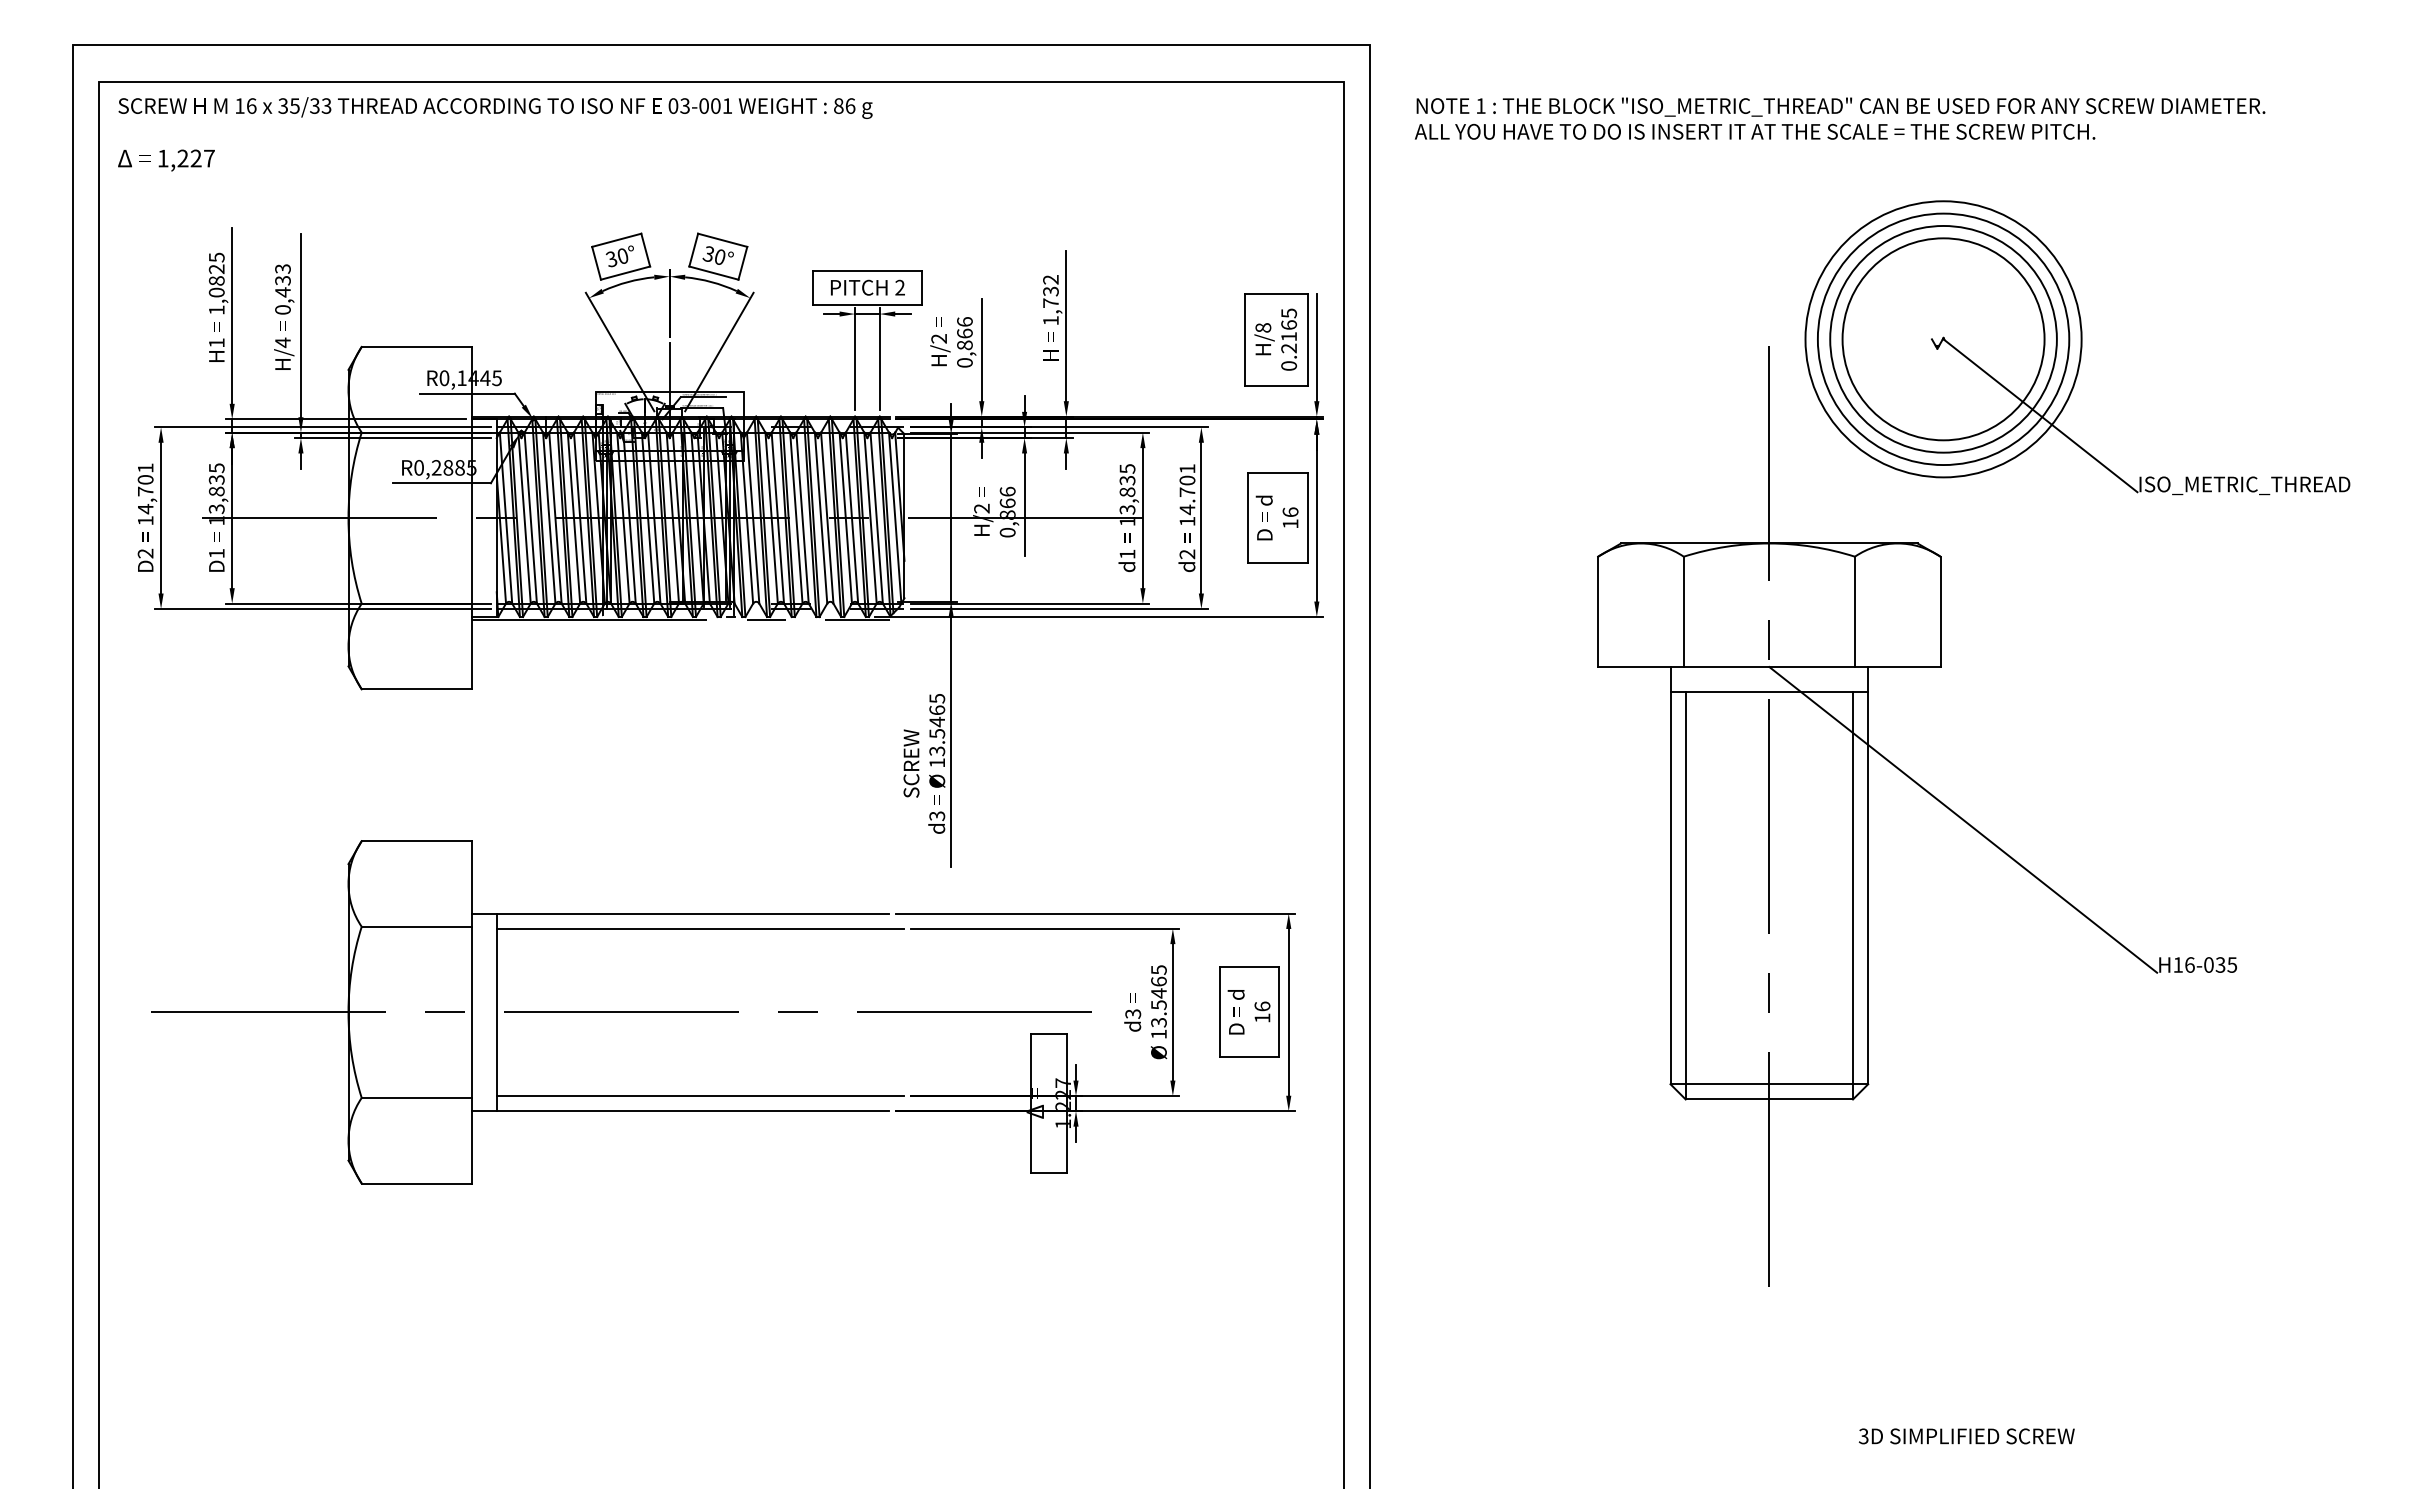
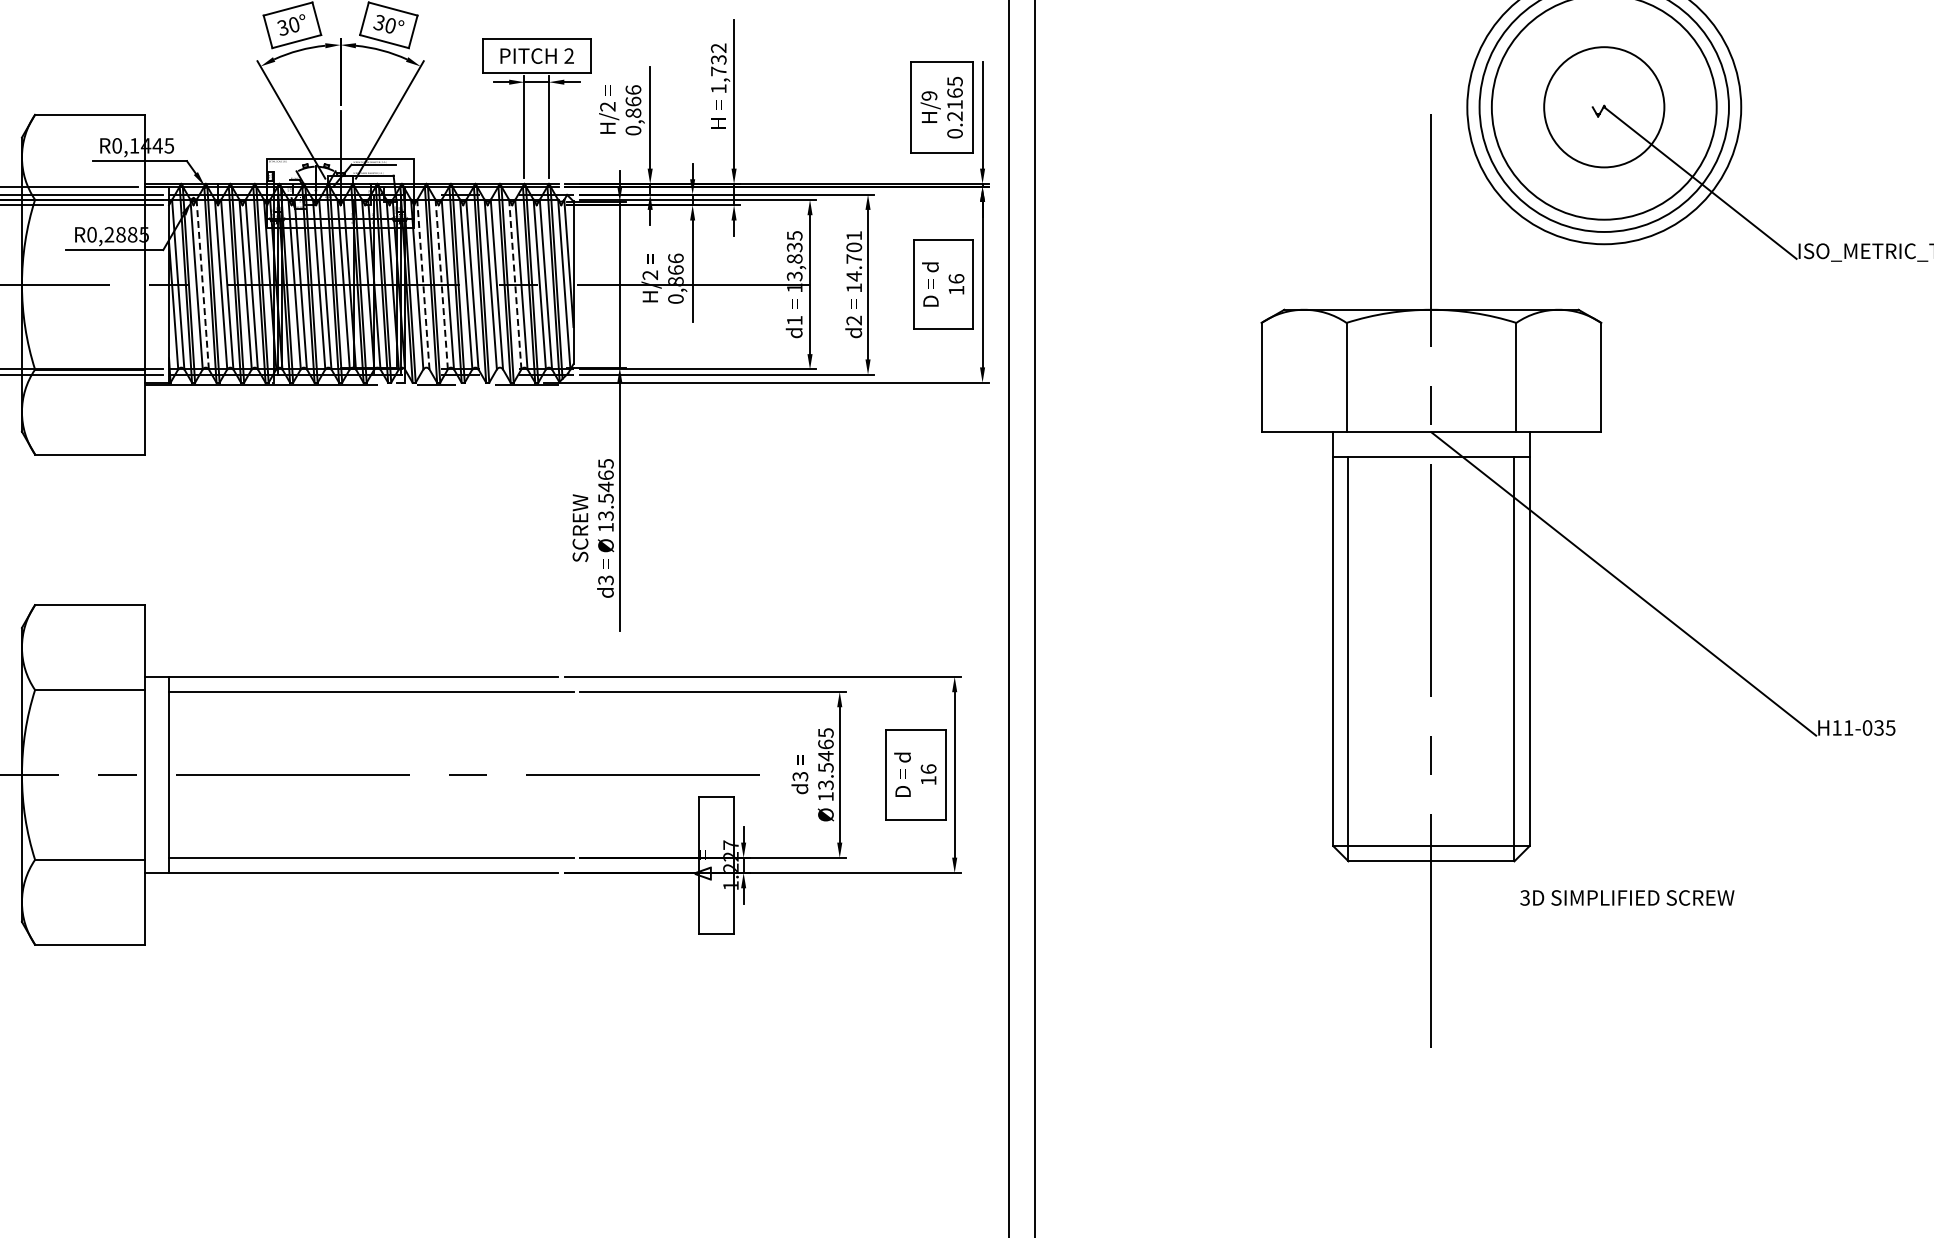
text: (1263, 327) -> (929, 95), H/8 -> H/9
circle: (1943, 339) -> (1604, 107), size x0.6
line: (530, 518) -> (202, 285), solid -> dashed
line: (753, 518) -> (423, 285), solid -> dashed
line: (771, 518) -> (441, 285), solid -> dashed
line: (845, 518) -> (514, 285), solid -> dashed
text: (2189, 964) -> (1848, 727), H16-035 -> H11-035
text: (1966, 1436) -> (1627, 898), moved

